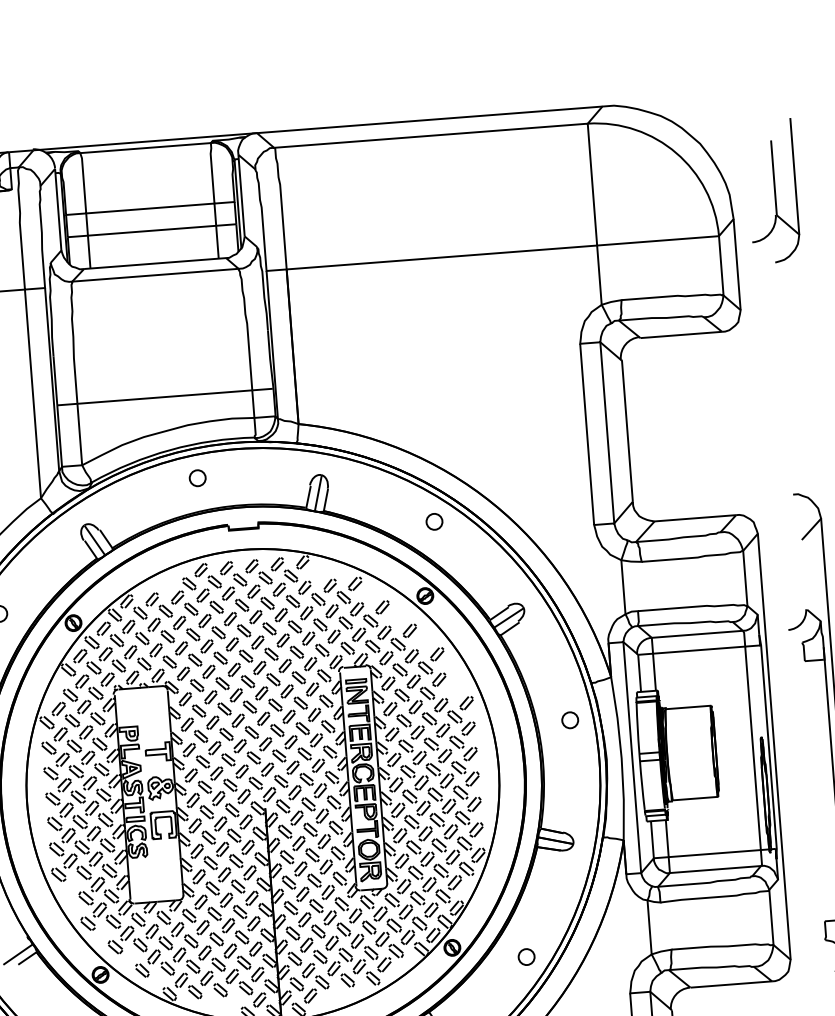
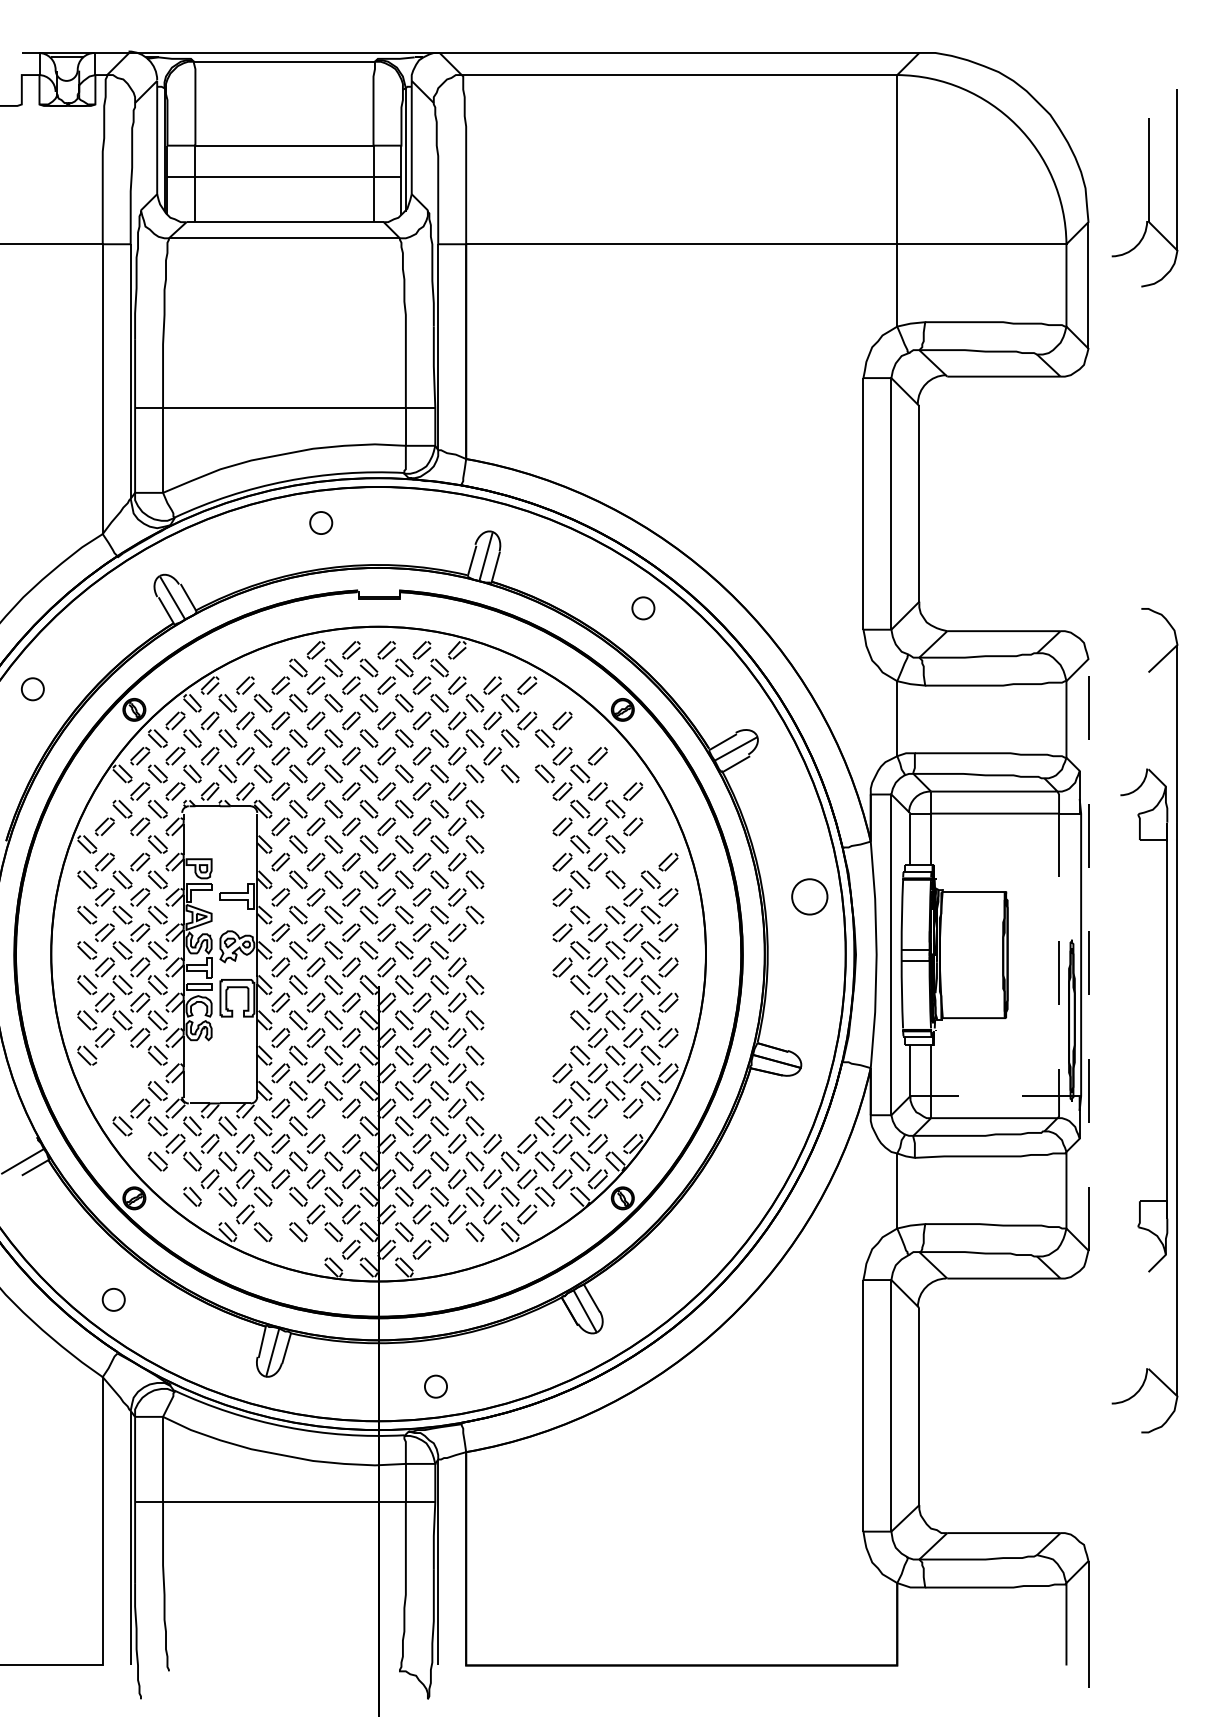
part: (359, 634) -> (527, 756), removed
part: (441, 705) -> (633, 862), removed
part: (72, 720) -> (122, 844), removed
circle: (570, 720) -> (809, 896), size x1.6
part: (417, 732) -> (597, 897), removed
line: (774, 746) -> (1088, 954), solid -> dashed
part: (364, 781) -> (518, 959), removed
line: (756, 794) -> (1059, 1019), solid -> dashed
part: (91, 884) -> (131, 1072), removed
part: (443, 896) -> (615, 1126), removed
part: (240, 912) -> (333, 1126), removed
circle: (526, 956) -> (724, 1218), removed
part: (206, 978) -> (280, 1214), removed

